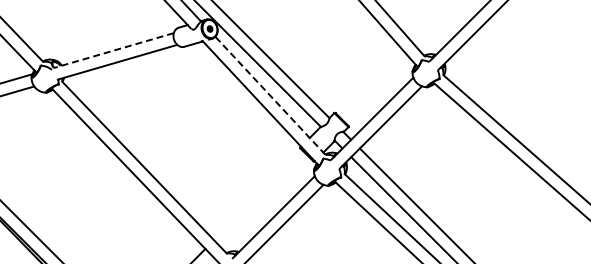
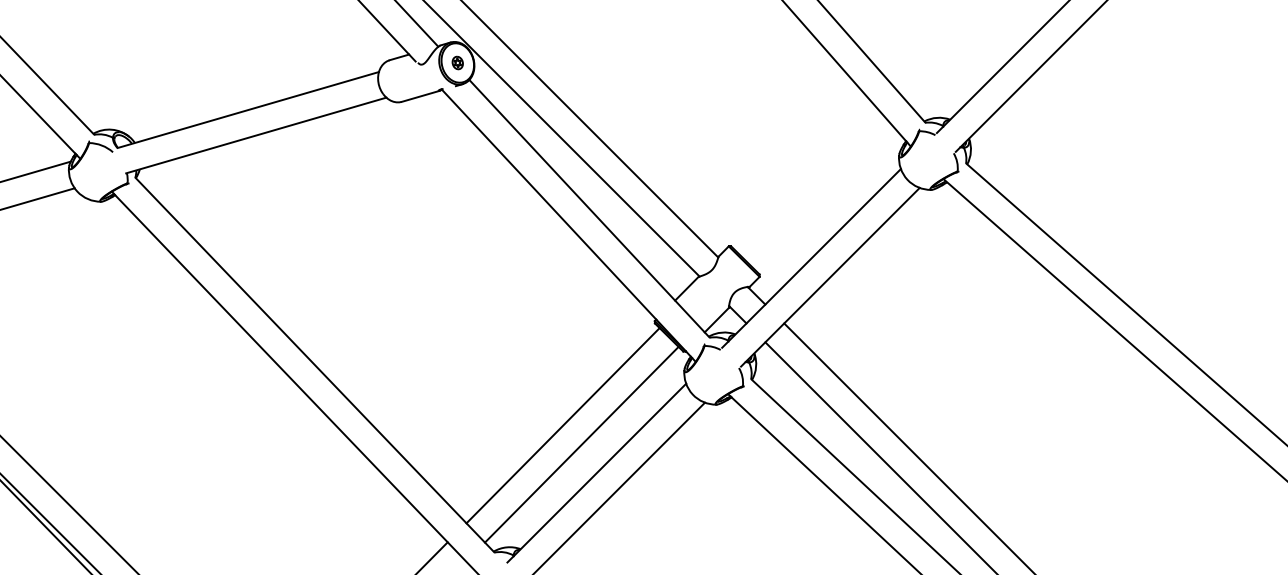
line: (113, 50) -> (247, 109), dashed -> solid
line: (270, 95) -> (589, 207), dashed -> solid
line: (258, 195) -> (563, 425), added
line: (266, 204) -> (580, 445), added

